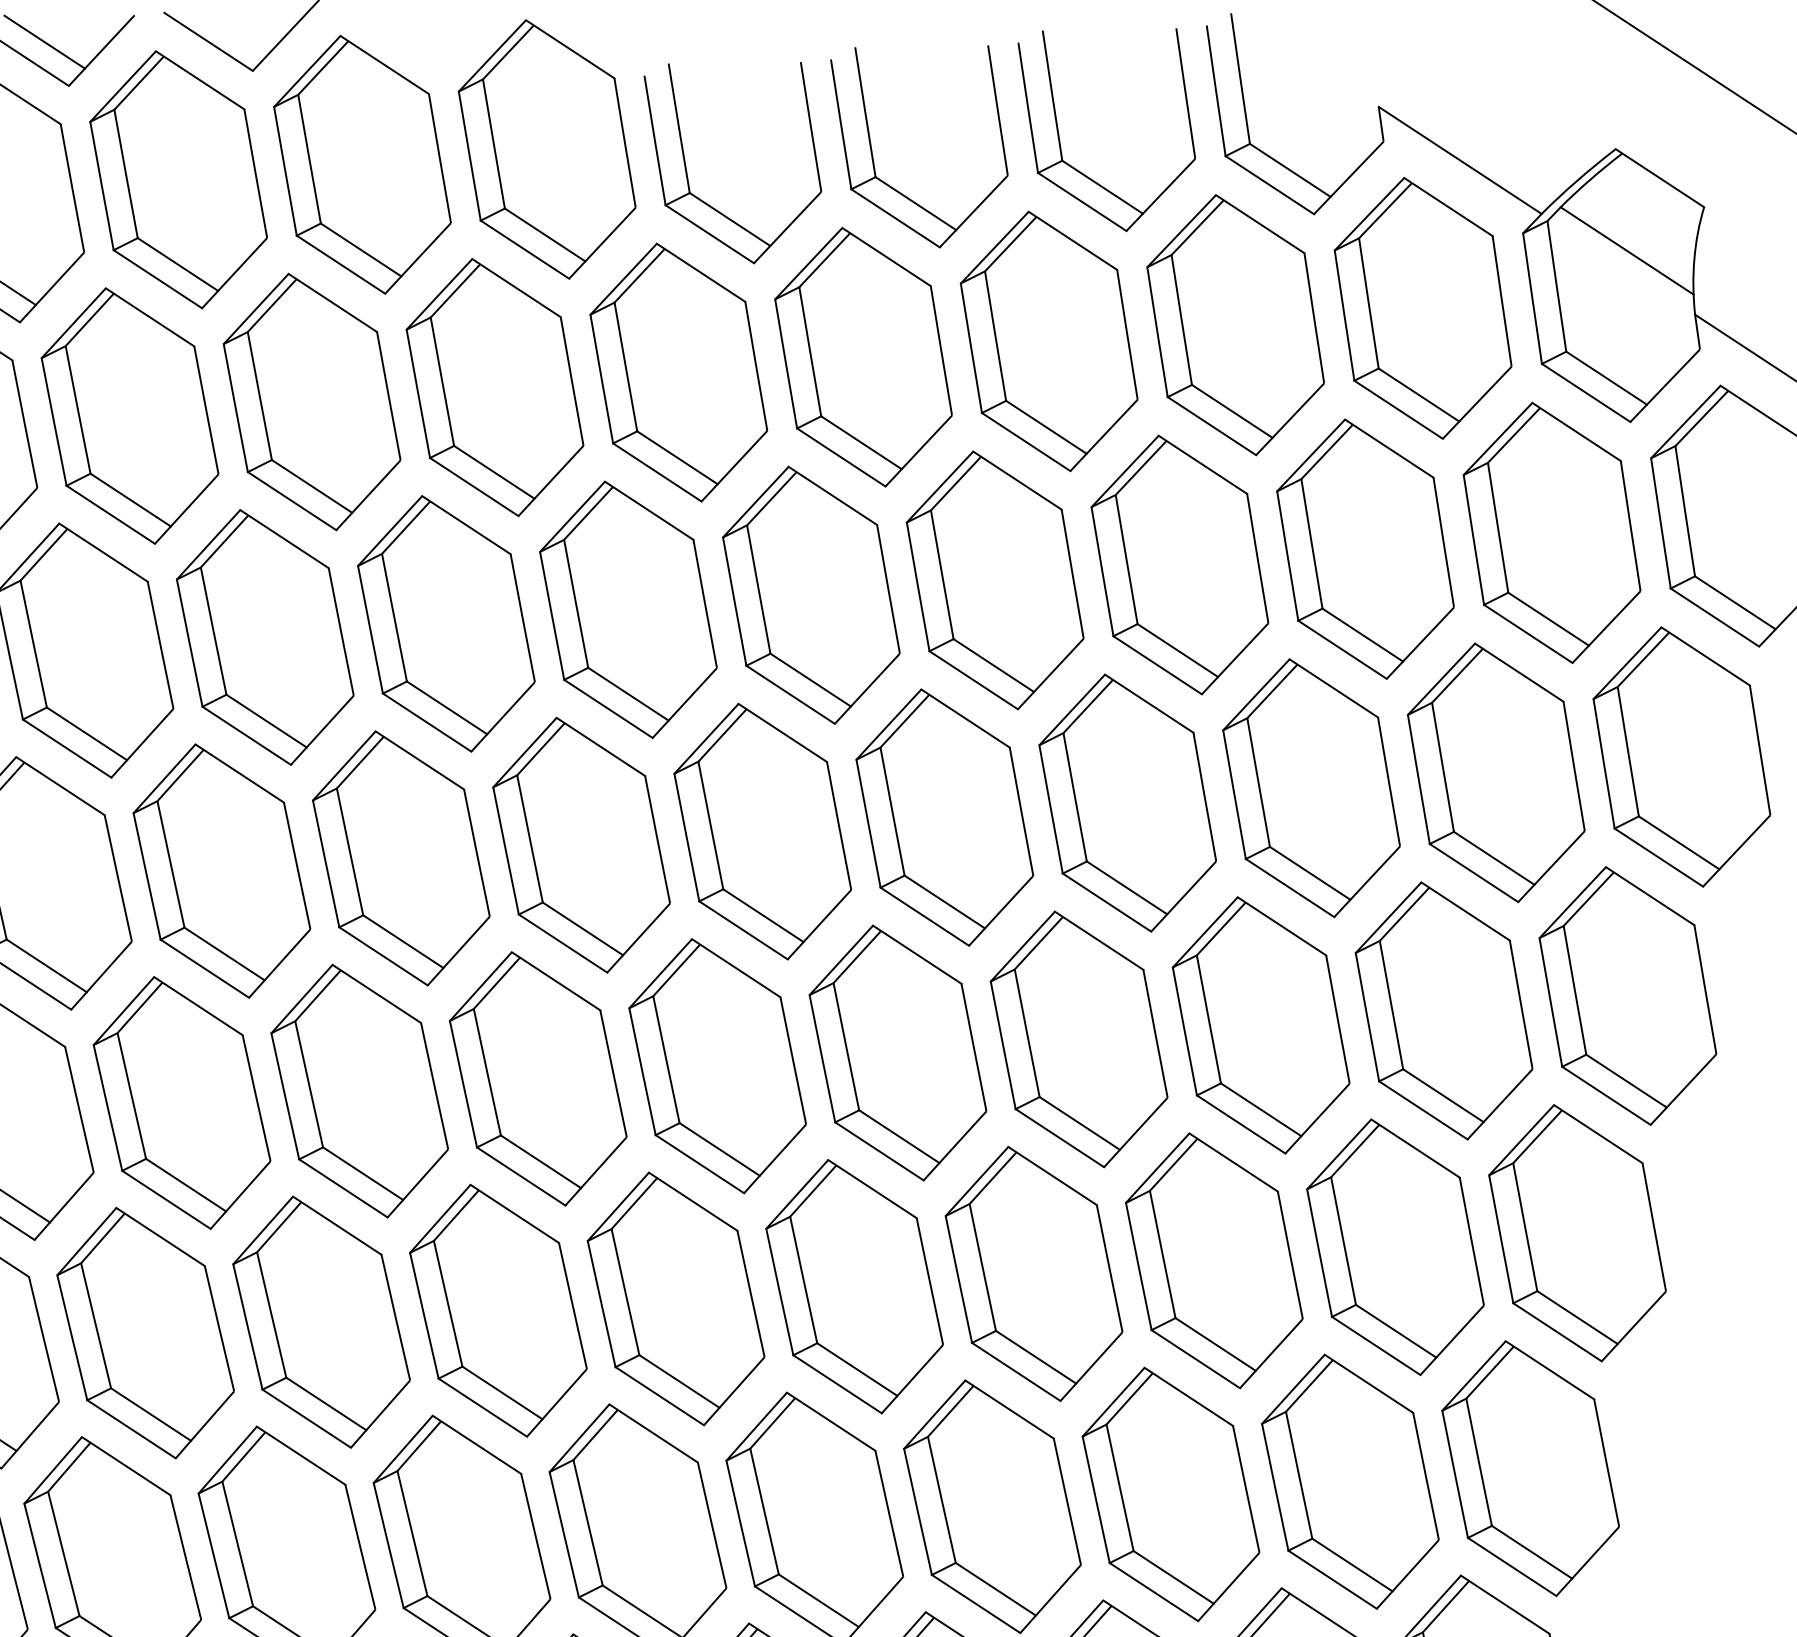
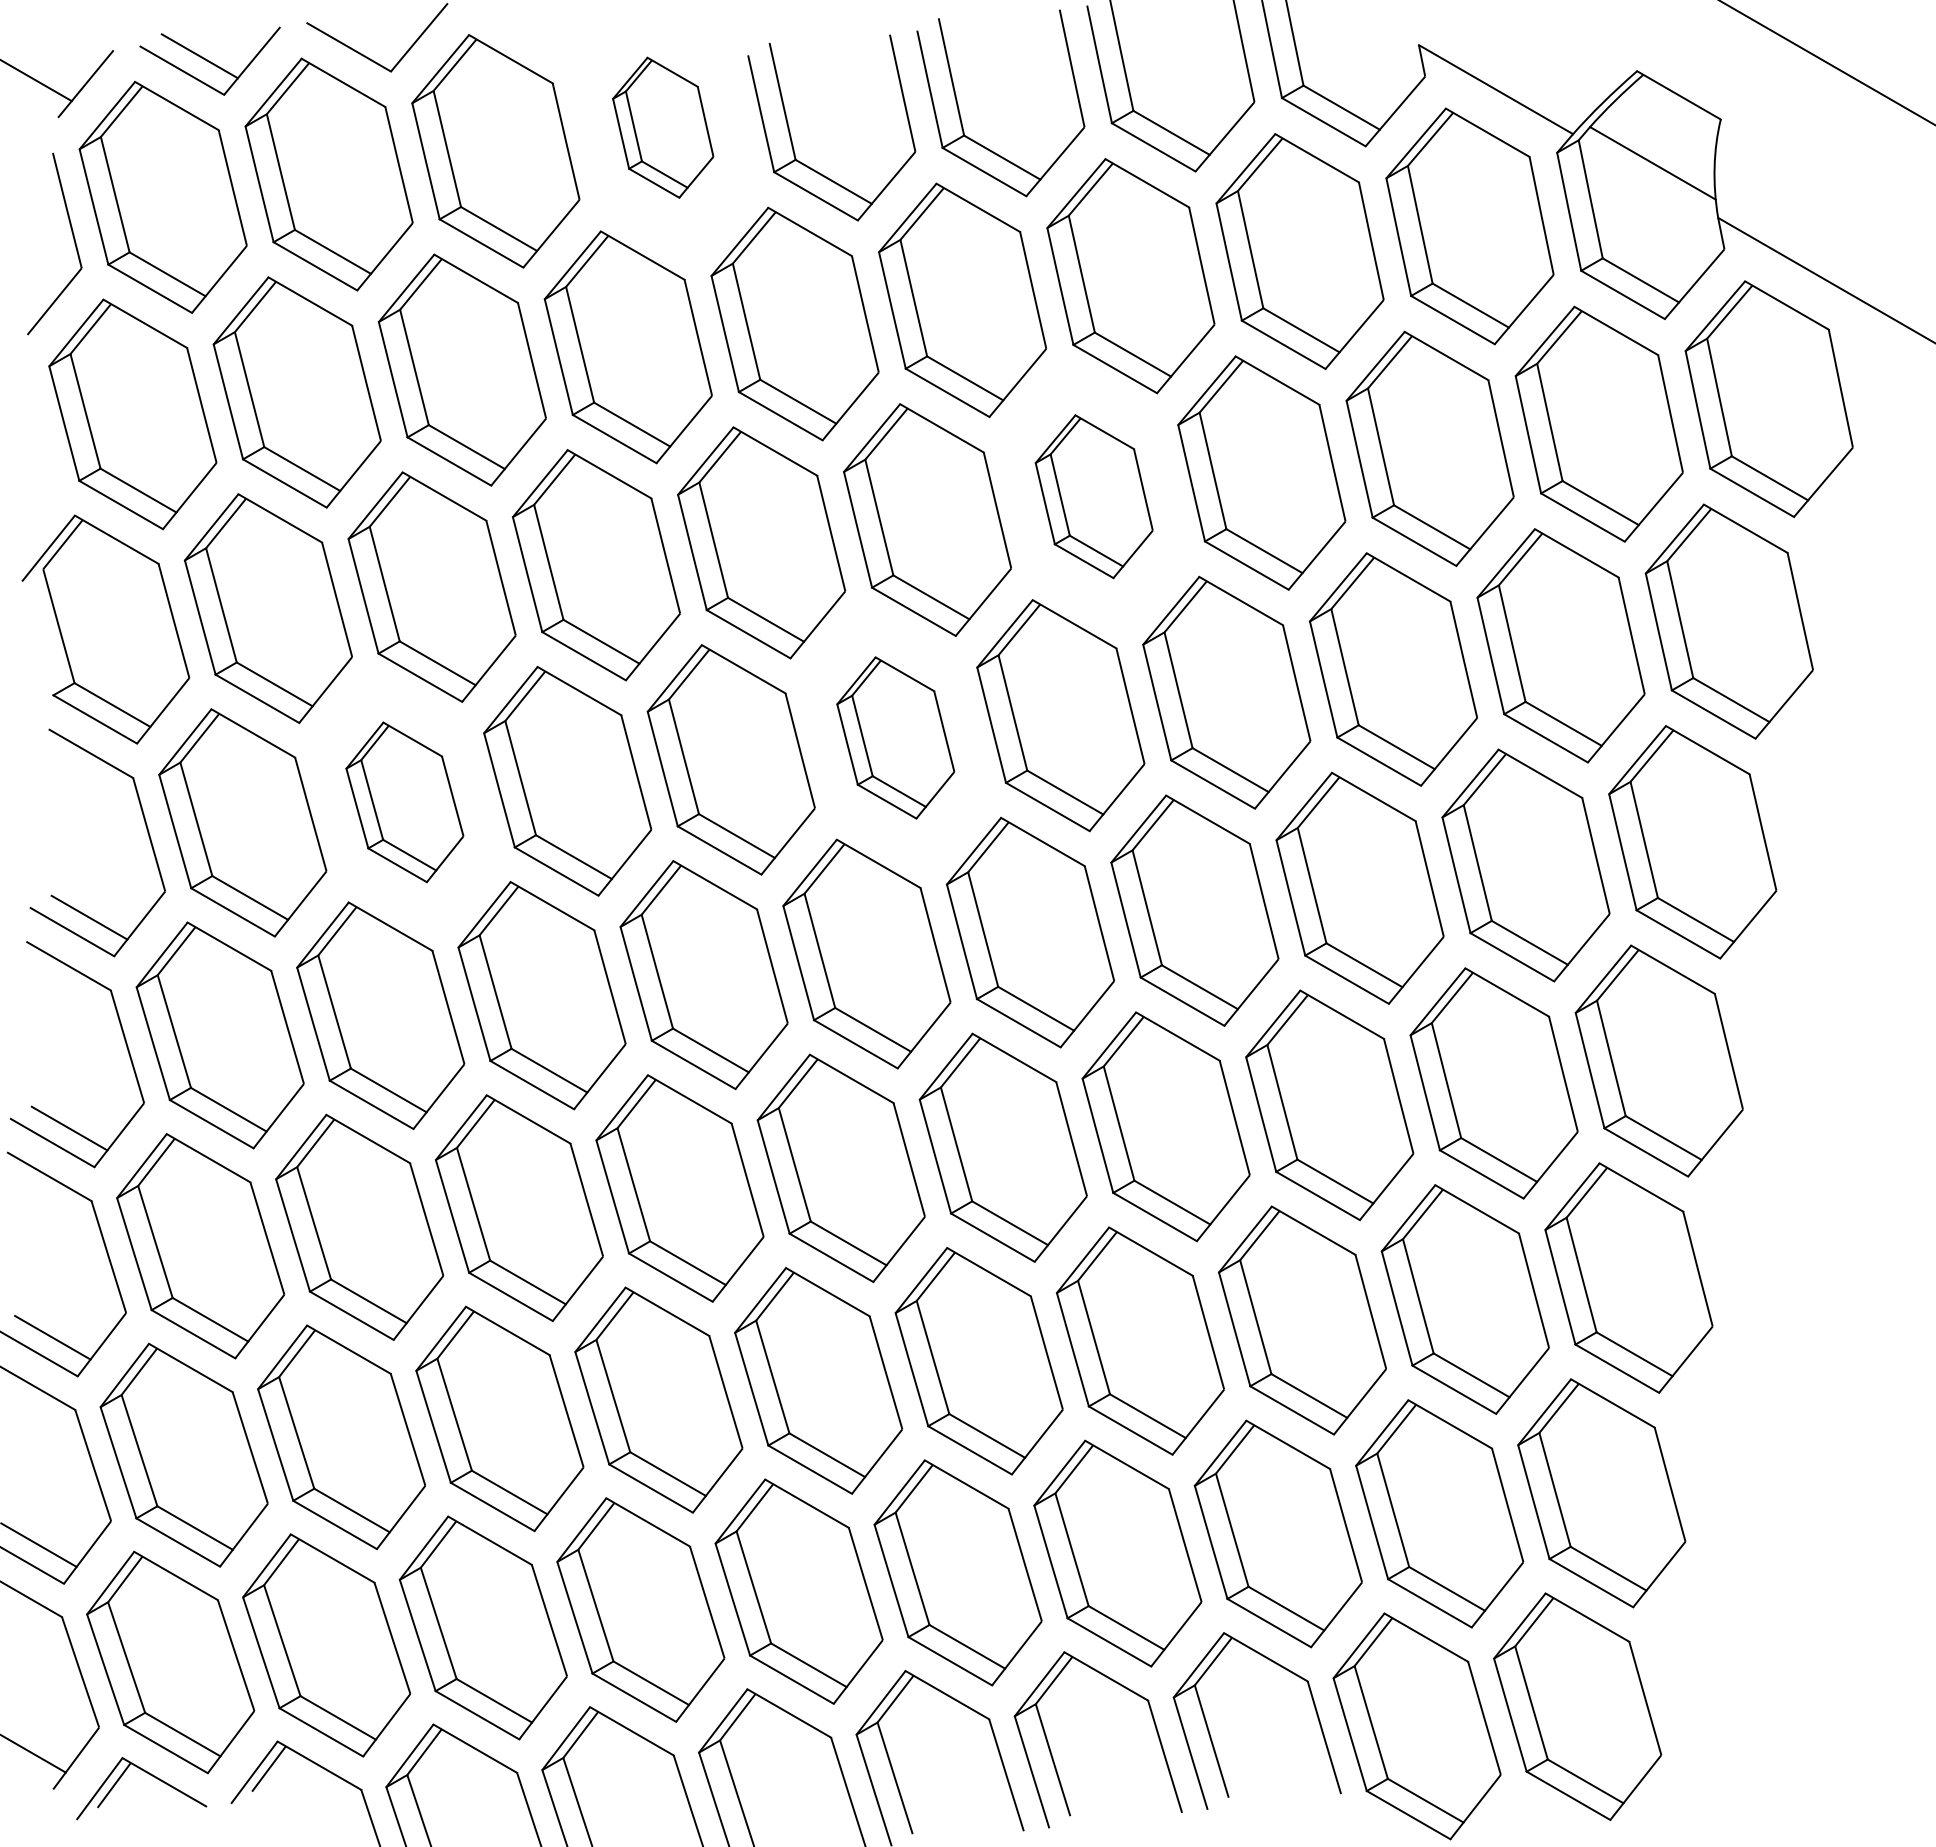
part: (546, 149) -> (662, 127), size x0.6
part: (994, 580) -> (1093, 496), size x0.7
part: (762, 831) -> (895, 737), size x0.7
part: (221, 871) -> (404, 802), size x0.7

